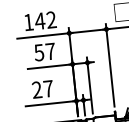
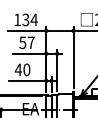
text: (44, 20) -> (29, 19), 142 -> 134
text: (42, 88) -> (22, 69), 27 -> 40

